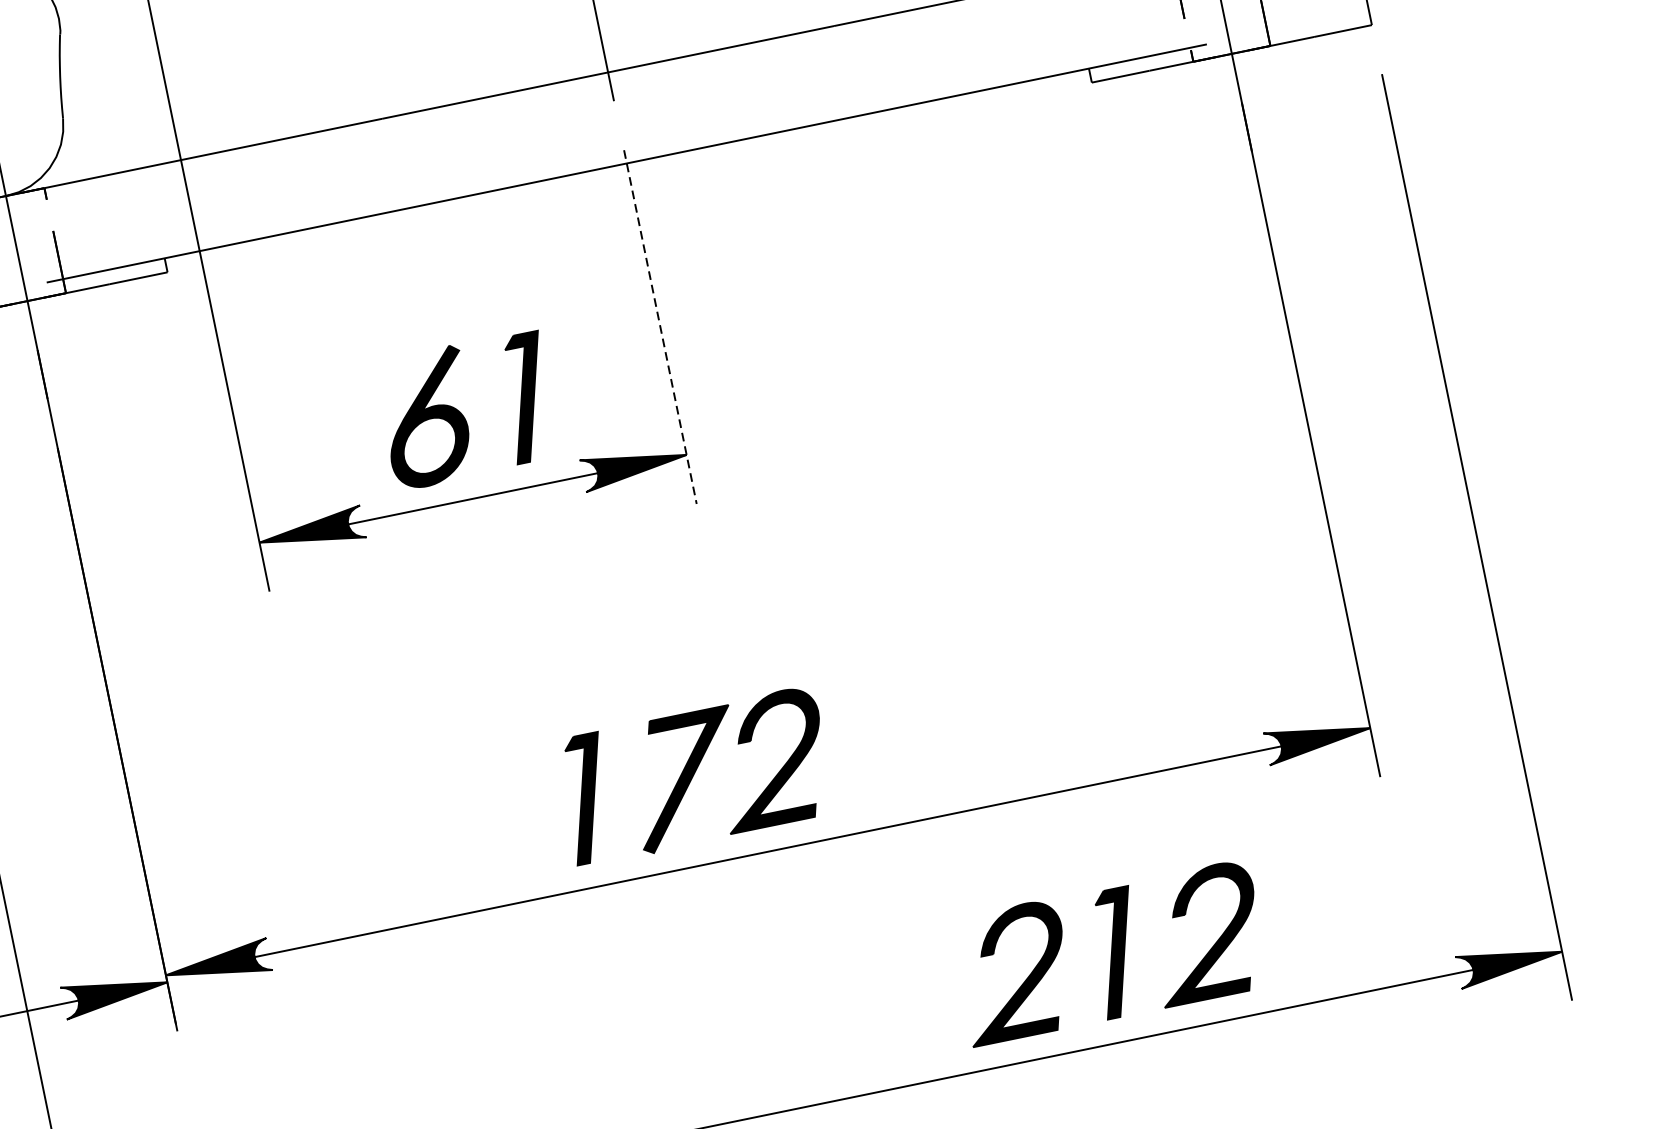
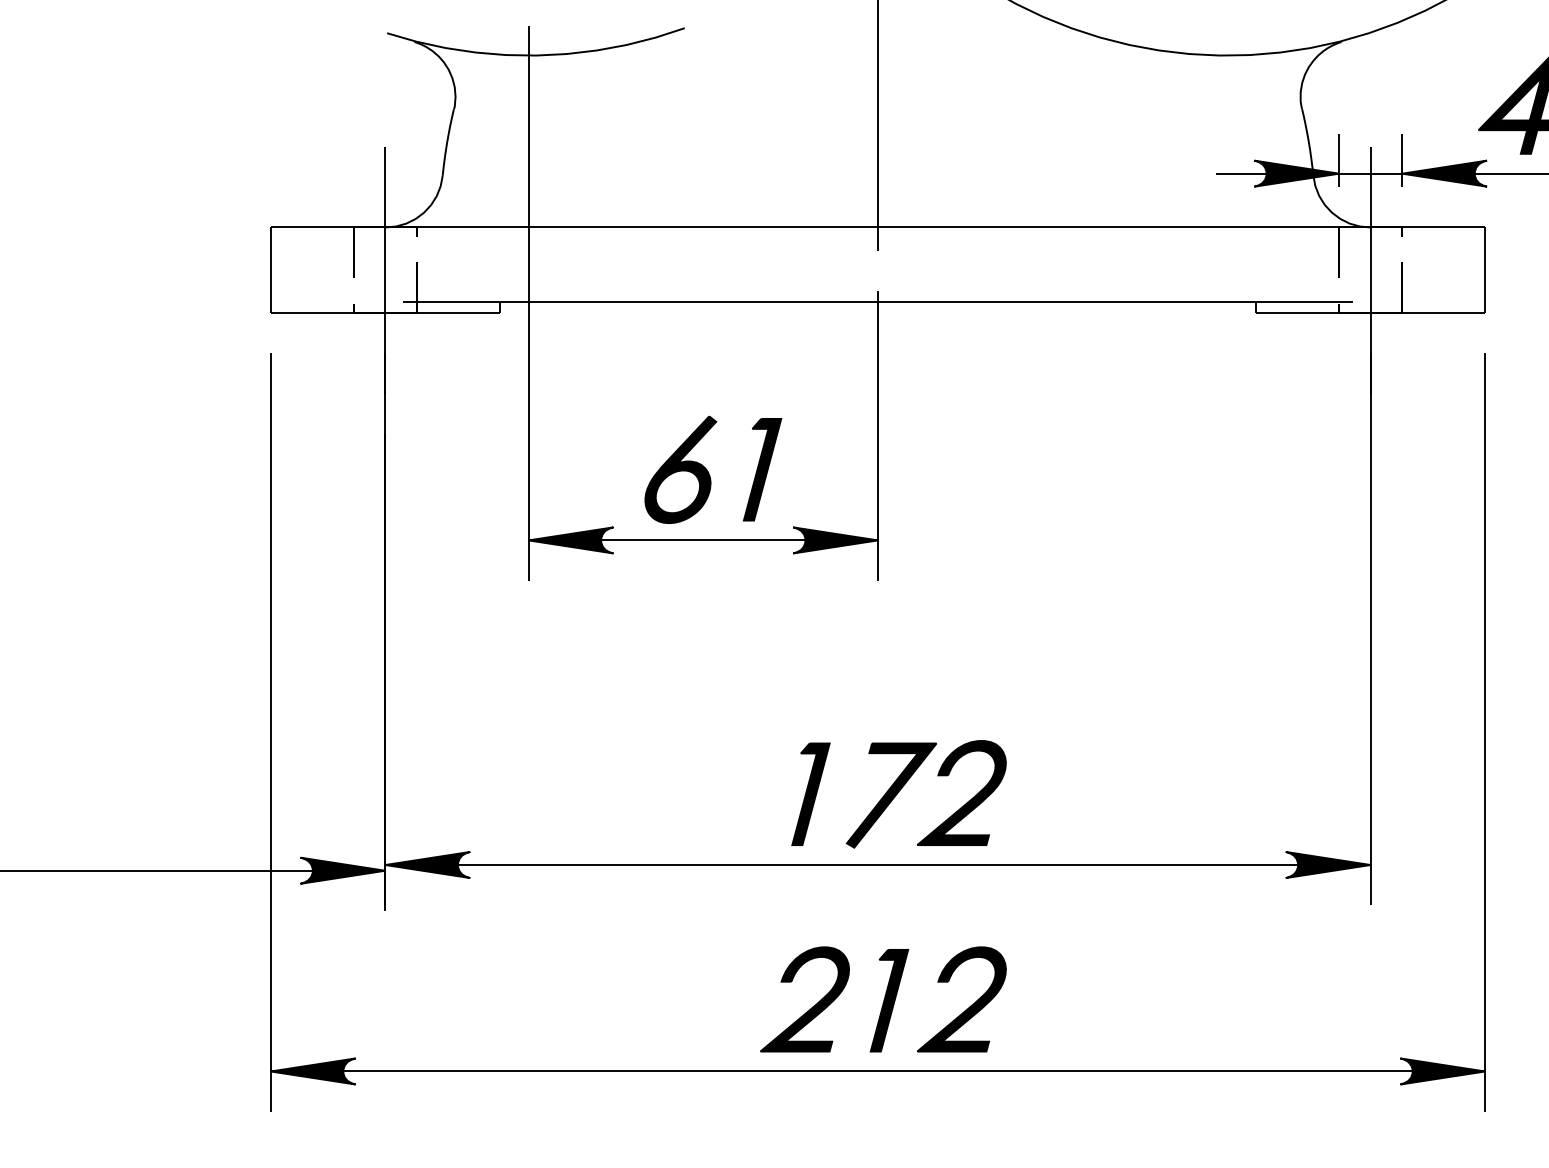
line: (660, 326) -> (878, 435), dashed -> solid
part: (694, 776) -> (898, 794), moved
part: (1110, 952) -> (883, 999), moved

